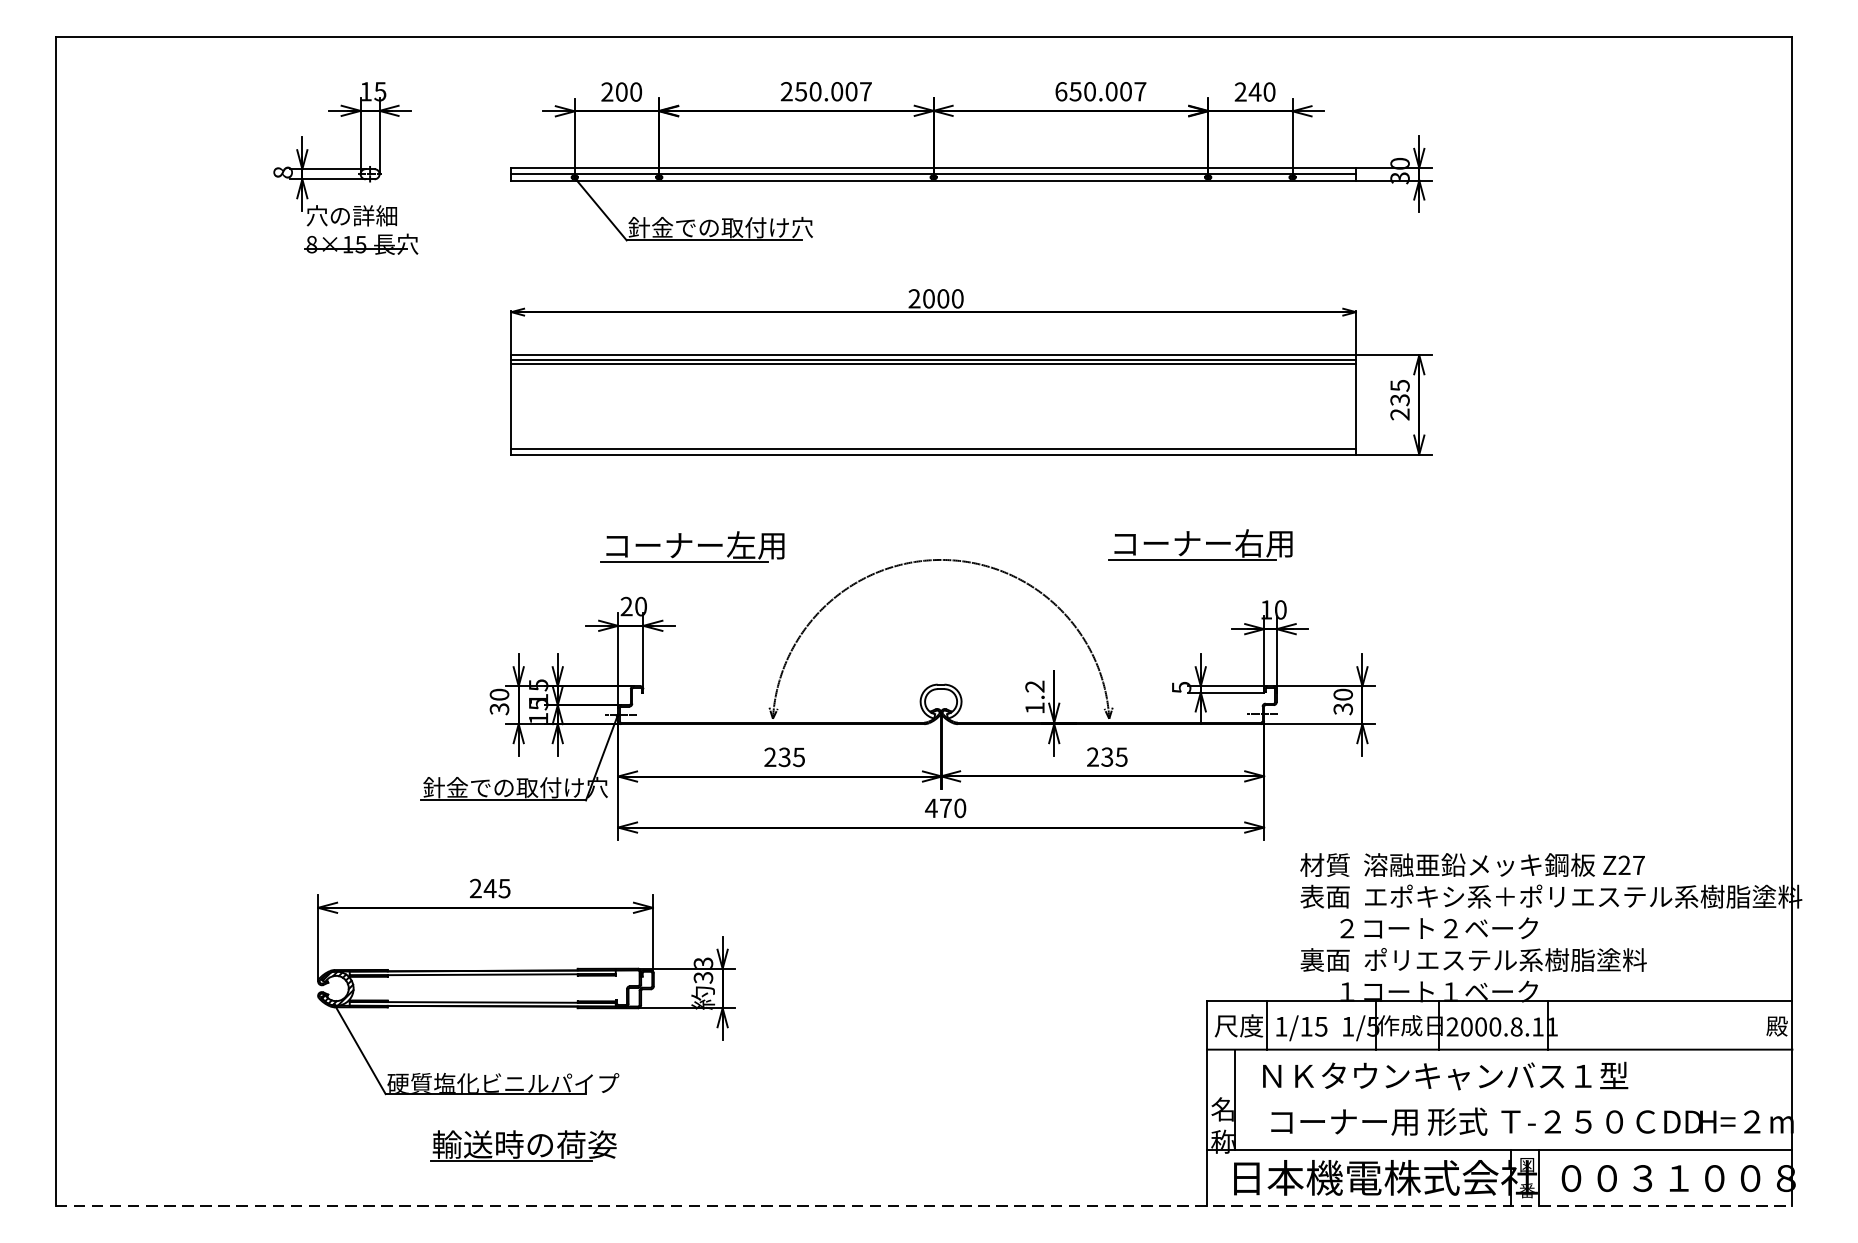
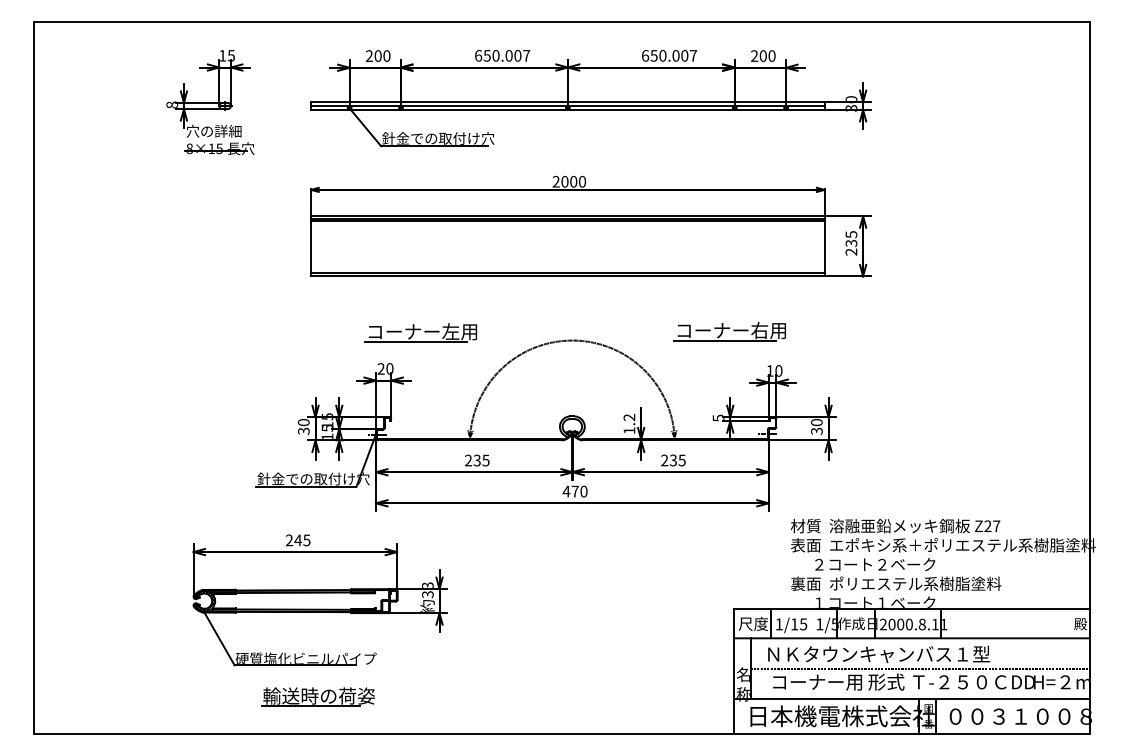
text: (786, 91) -> (478, 55), 250.007 -> 650.007
text: (1255, 91) -> (763, 55), 240 -> 200
line: (1512, 1099) -> (919, 668), added
line: (924, 1206) -> (562, 733), dashed -> solid

